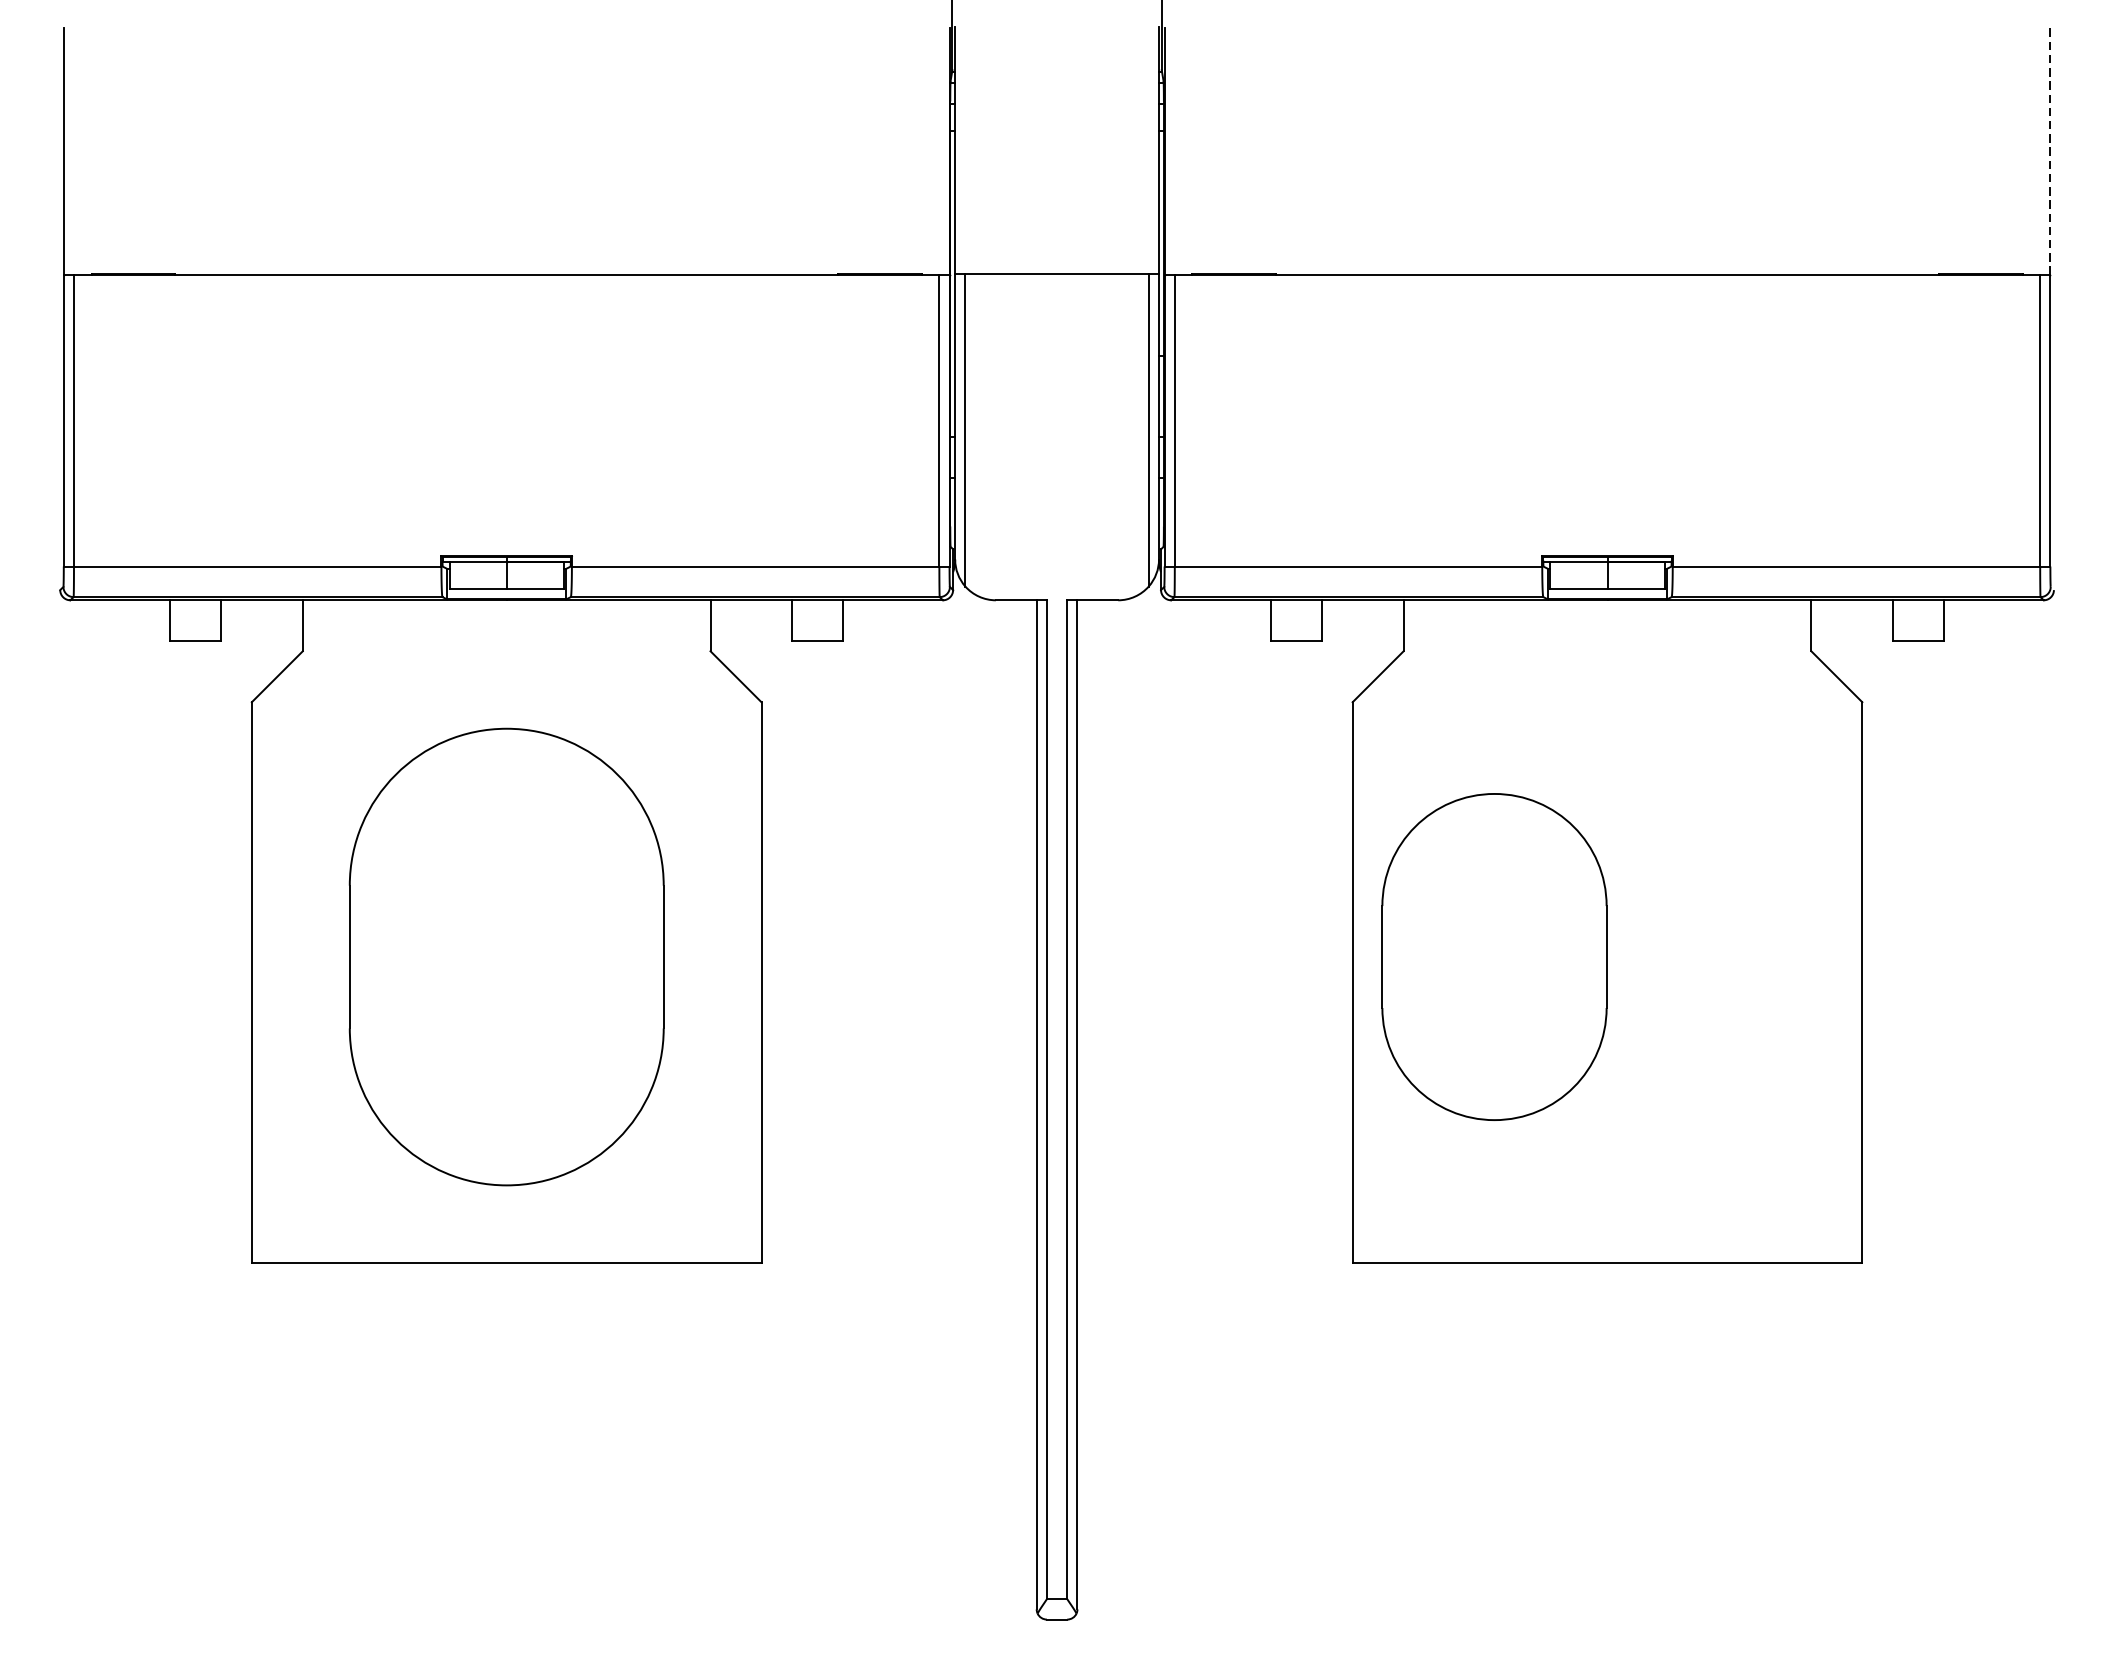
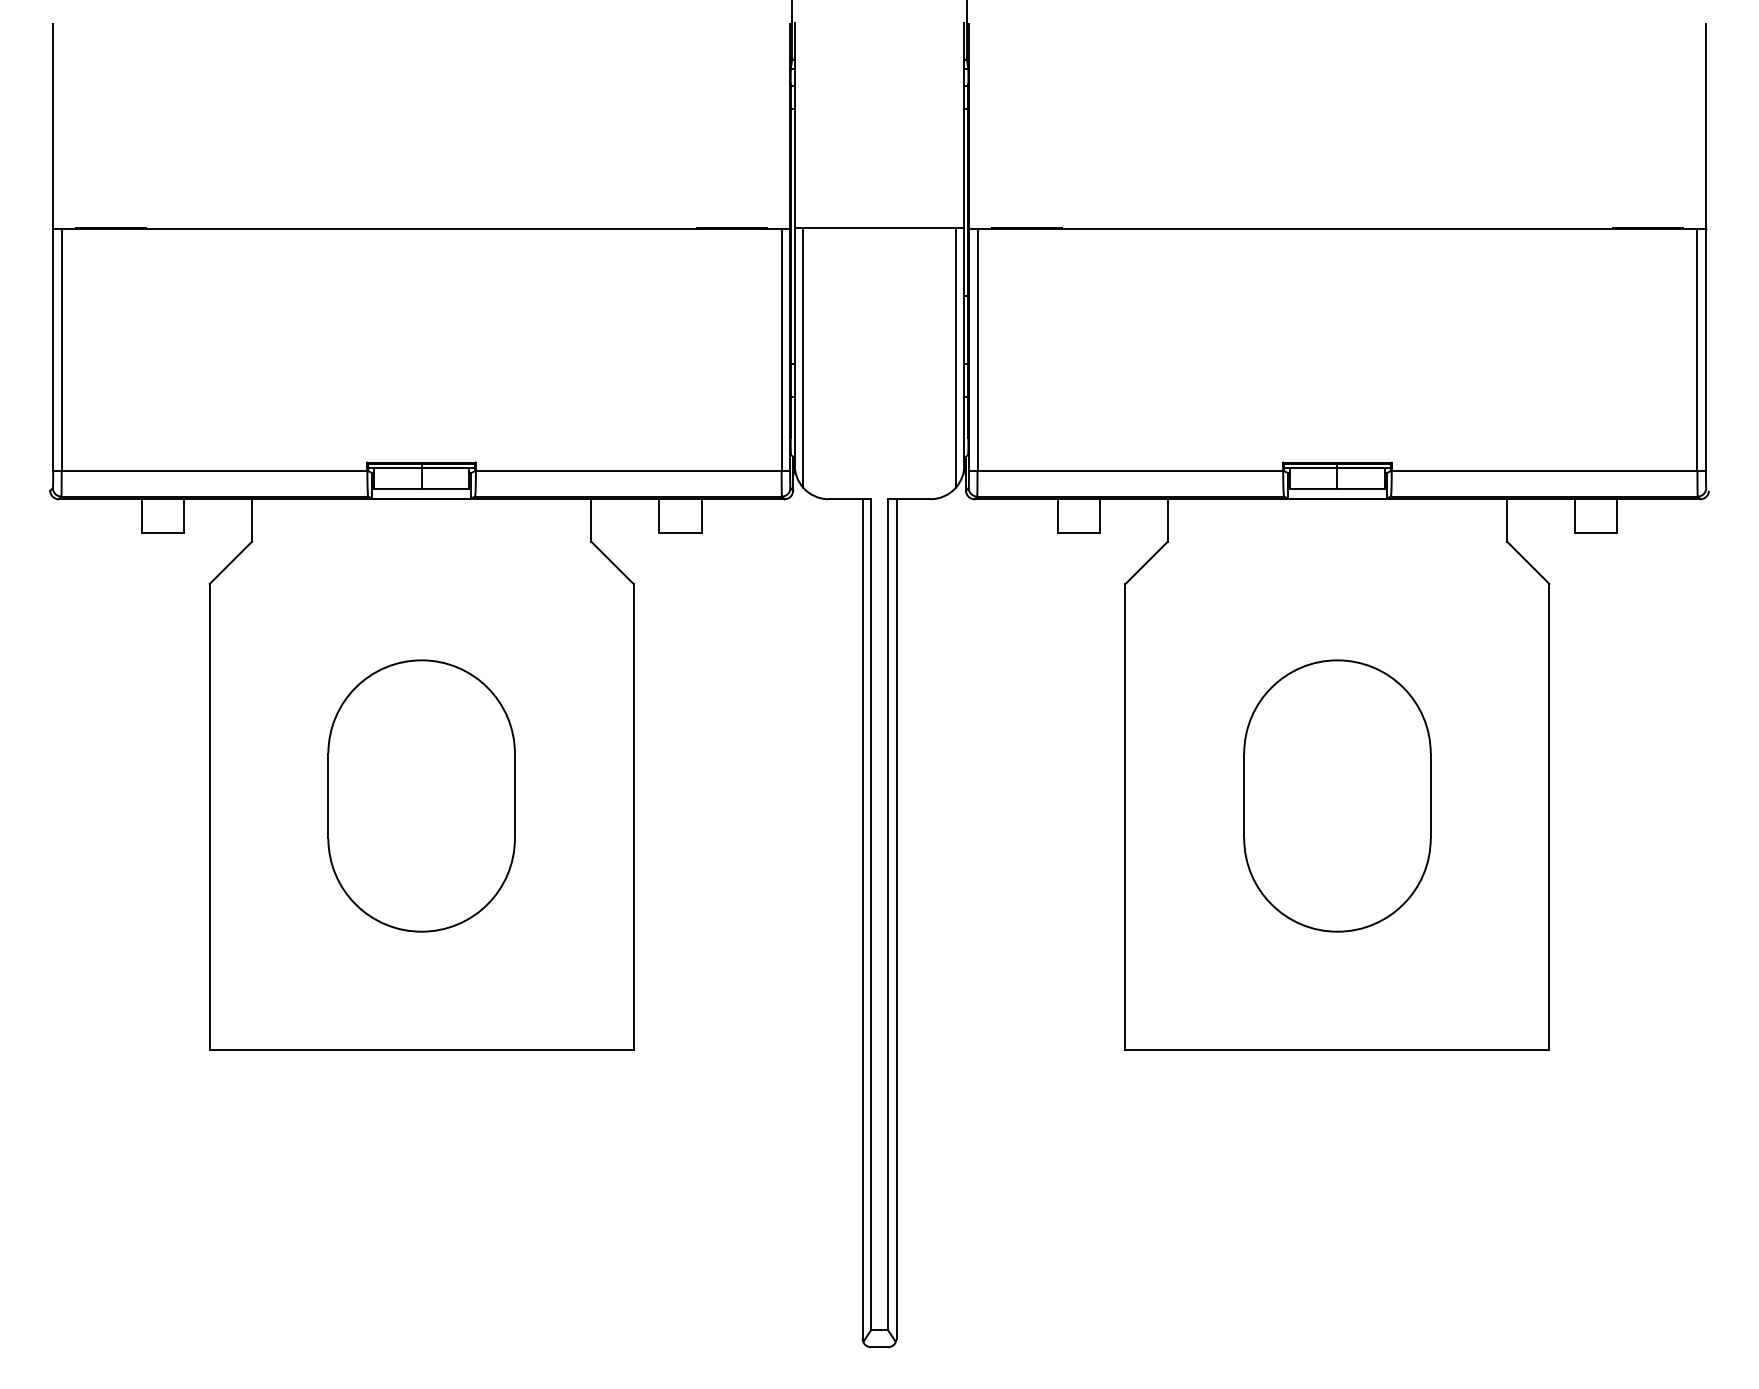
line: (2051, 152) -> (1706, 126), dashed -> solid
part: (506, 956) -> (421, 795), size x0.71
part: (1494, 956) -> (1337, 795), moved

